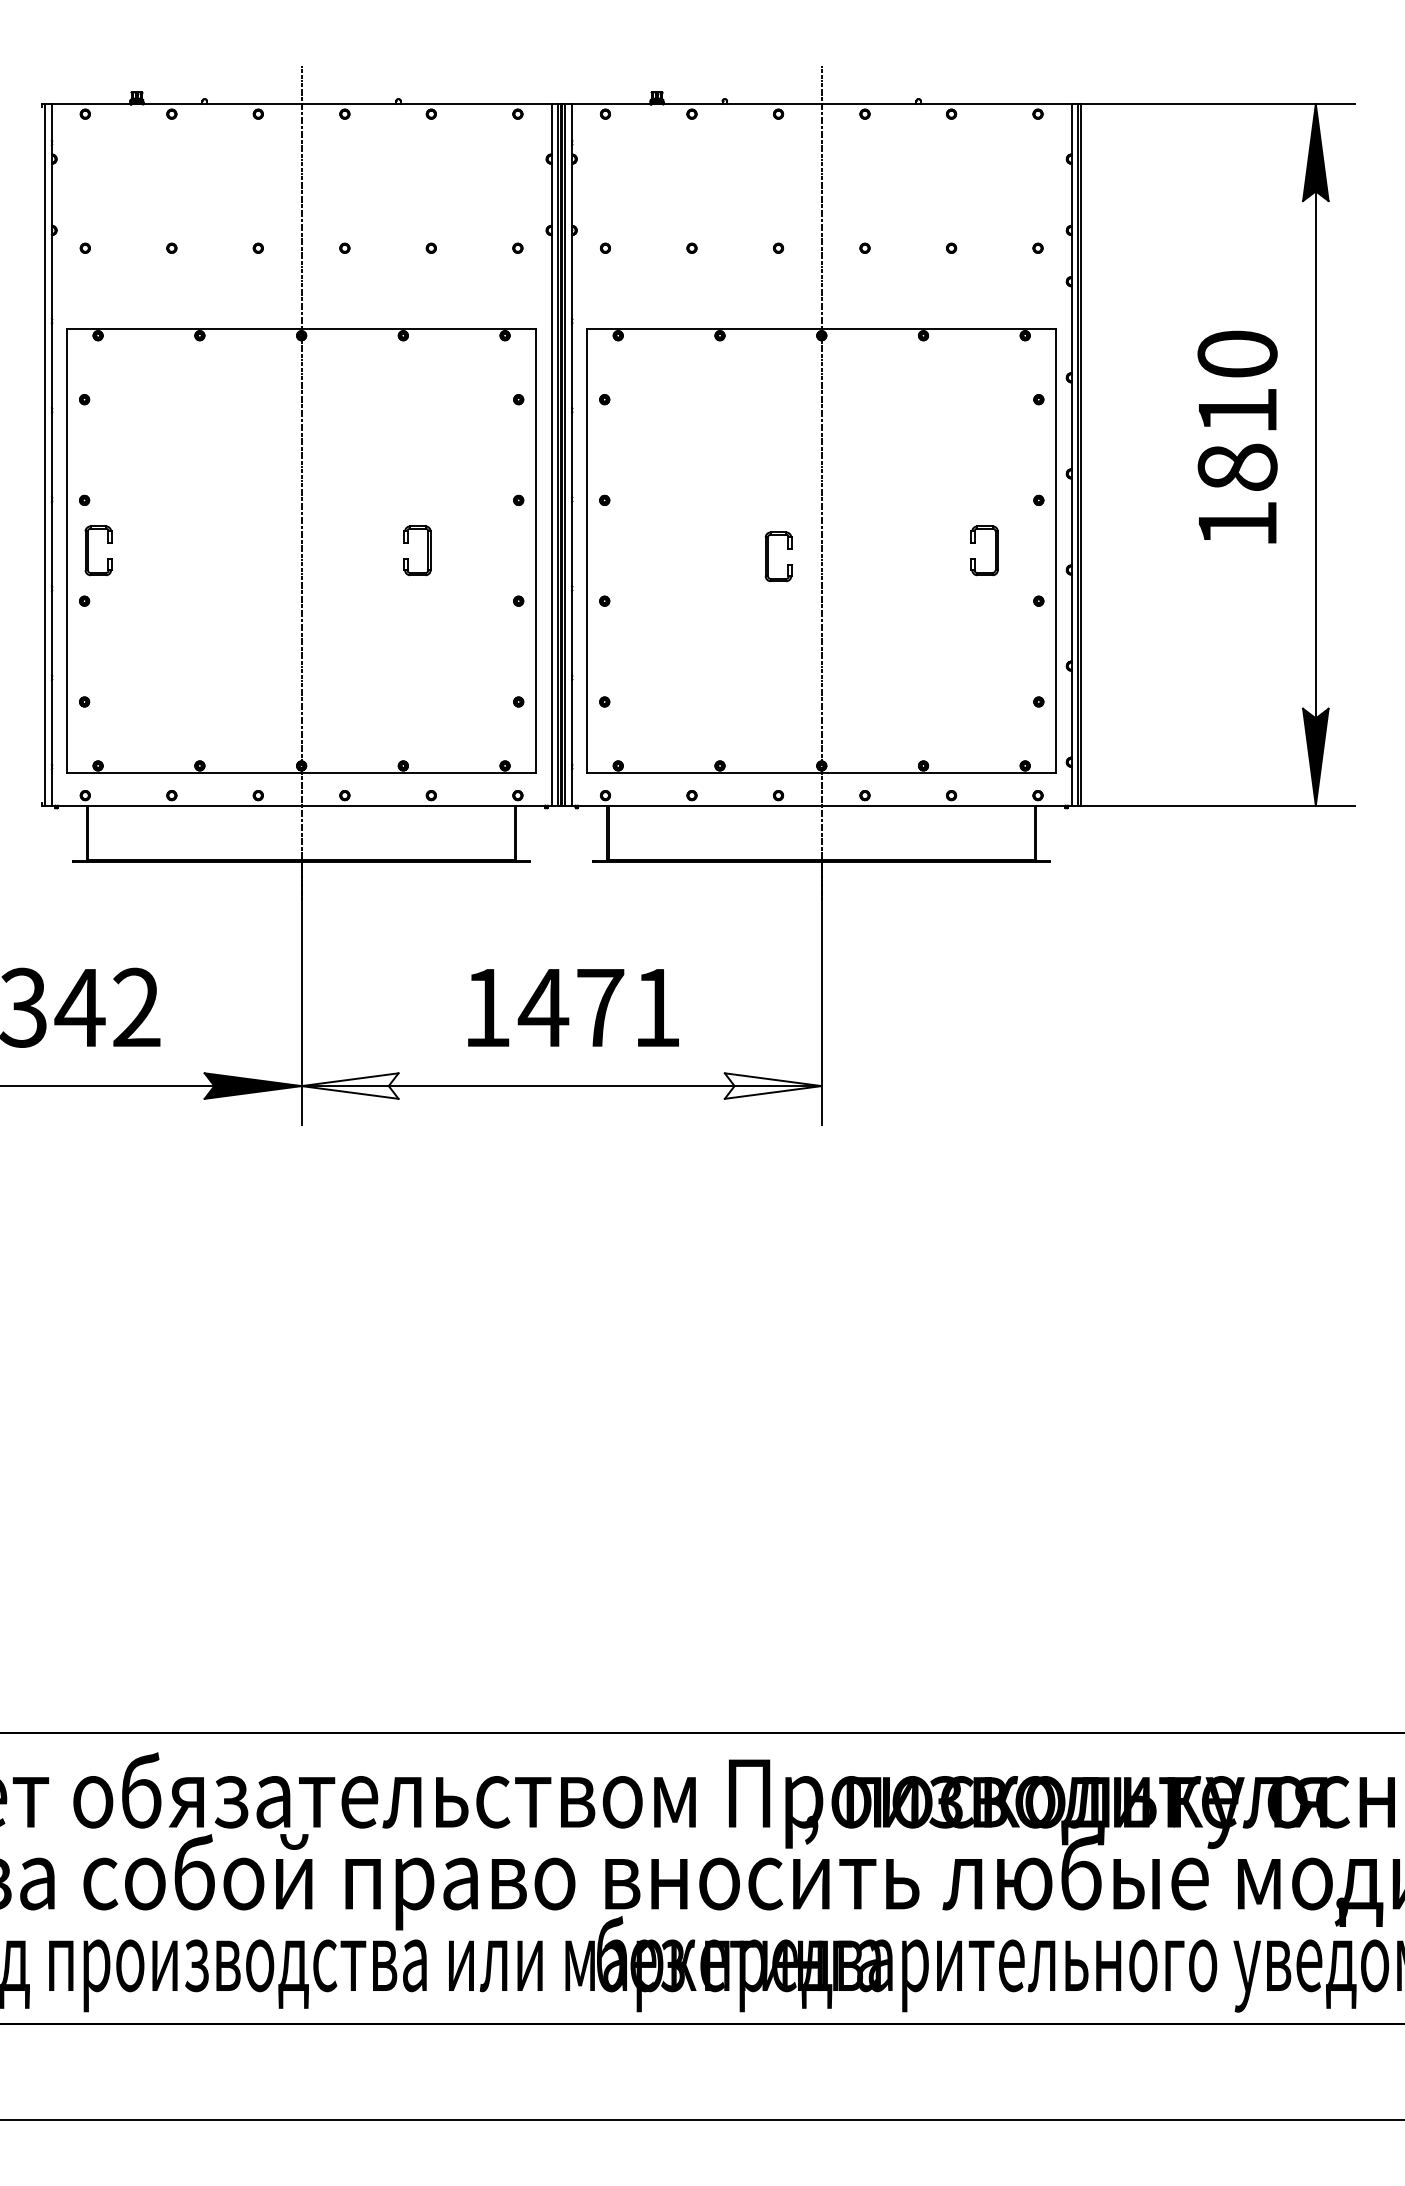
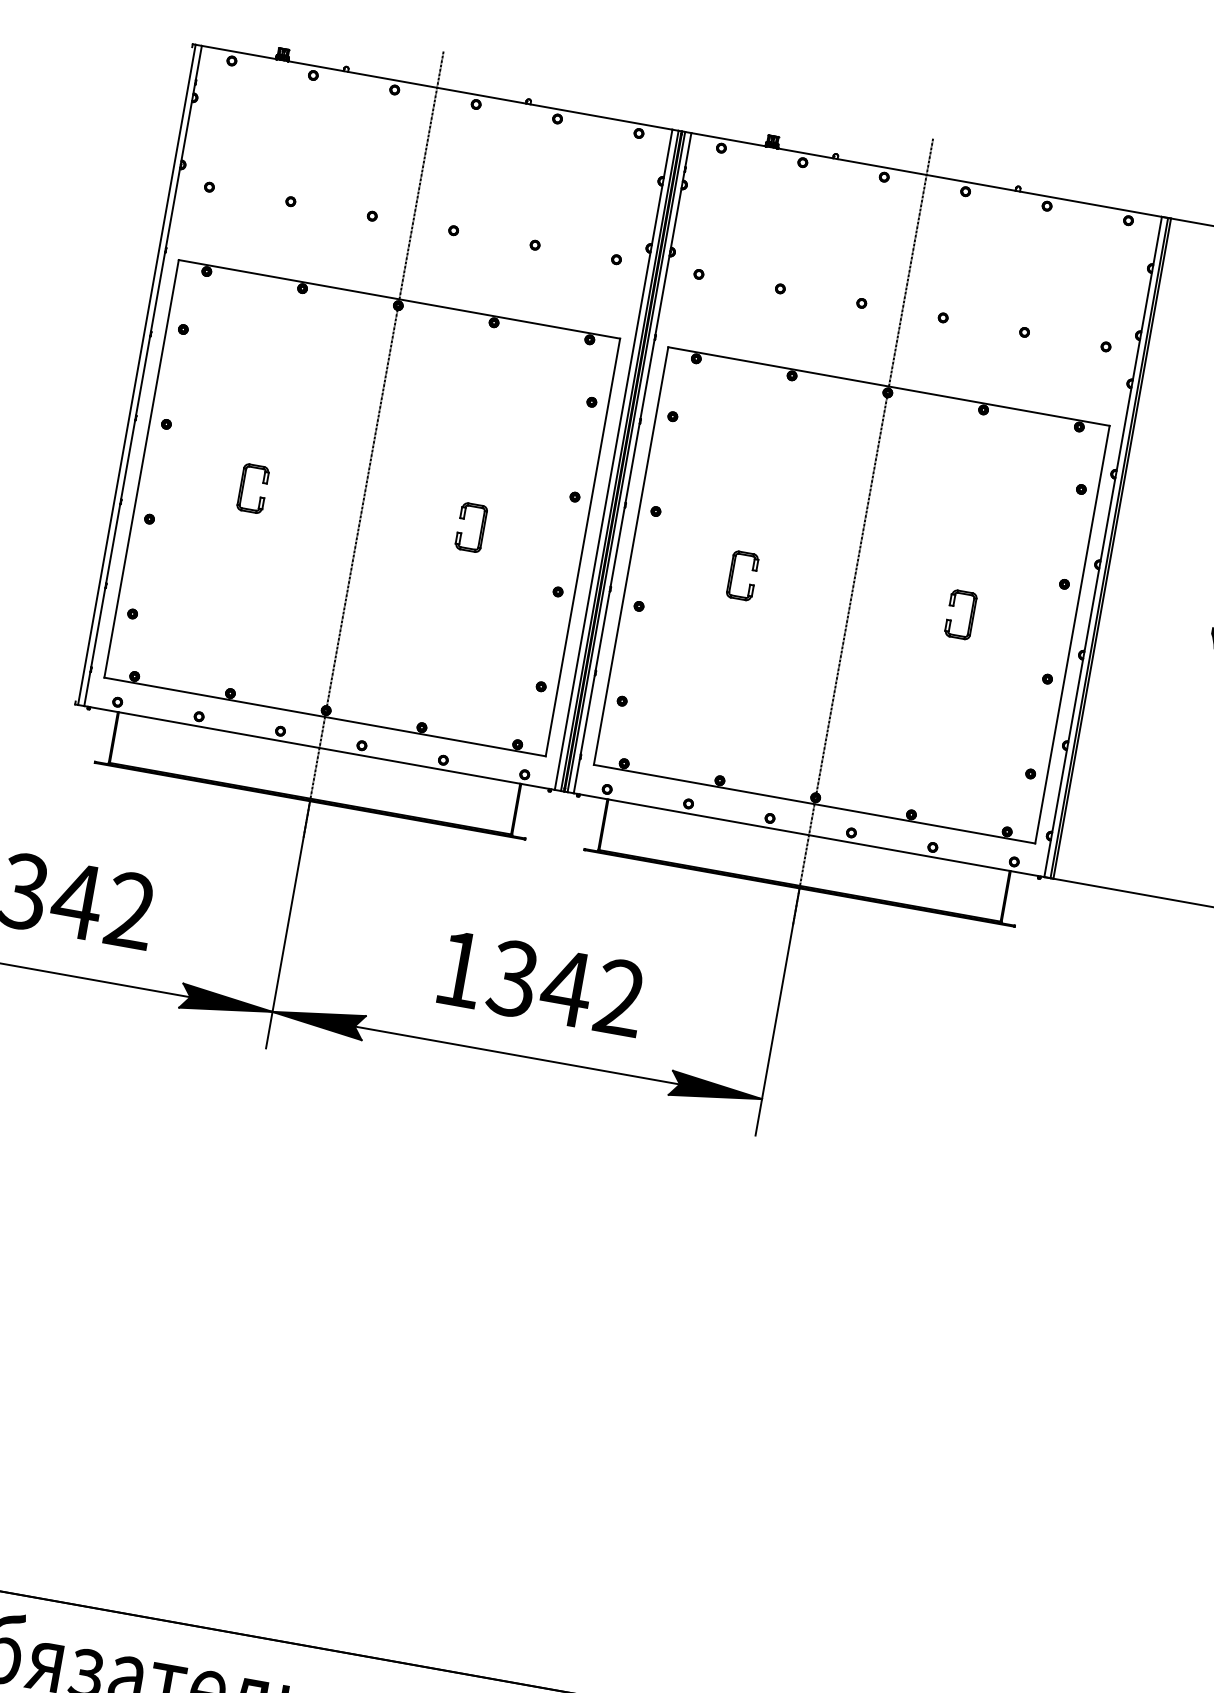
part: (88, 550) -> (243, 486), moved
part: (995, 550) -> (971, 616), moved
part: (768, 556) -> (733, 573), moved
text: (598, 1007) -> (565, 987), 1471 -> 1342
fill: (349, 1085) -> (317, 1019), added
fill: (772, 1085) -> (715, 1090), added

